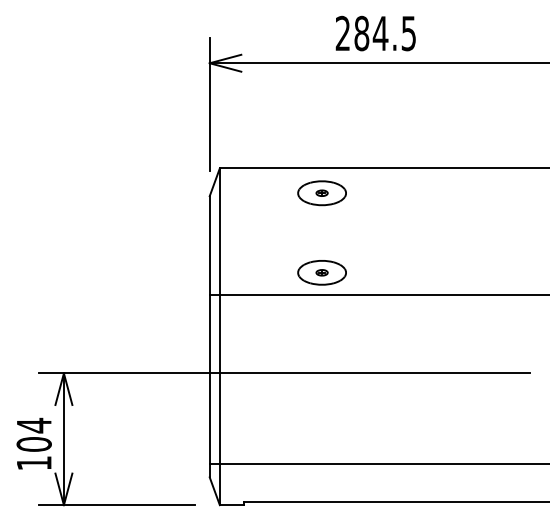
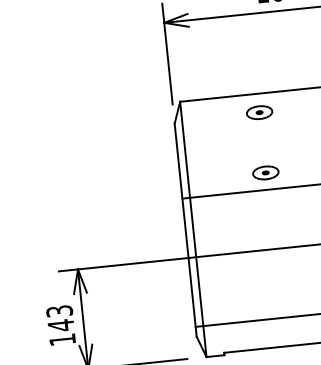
part: (321, 193) -> (259, 112), size x0.7
part: (321, 272) -> (265, 172), size x0.7
text: (33, 434) -> (59, 318), 104 -> 143

